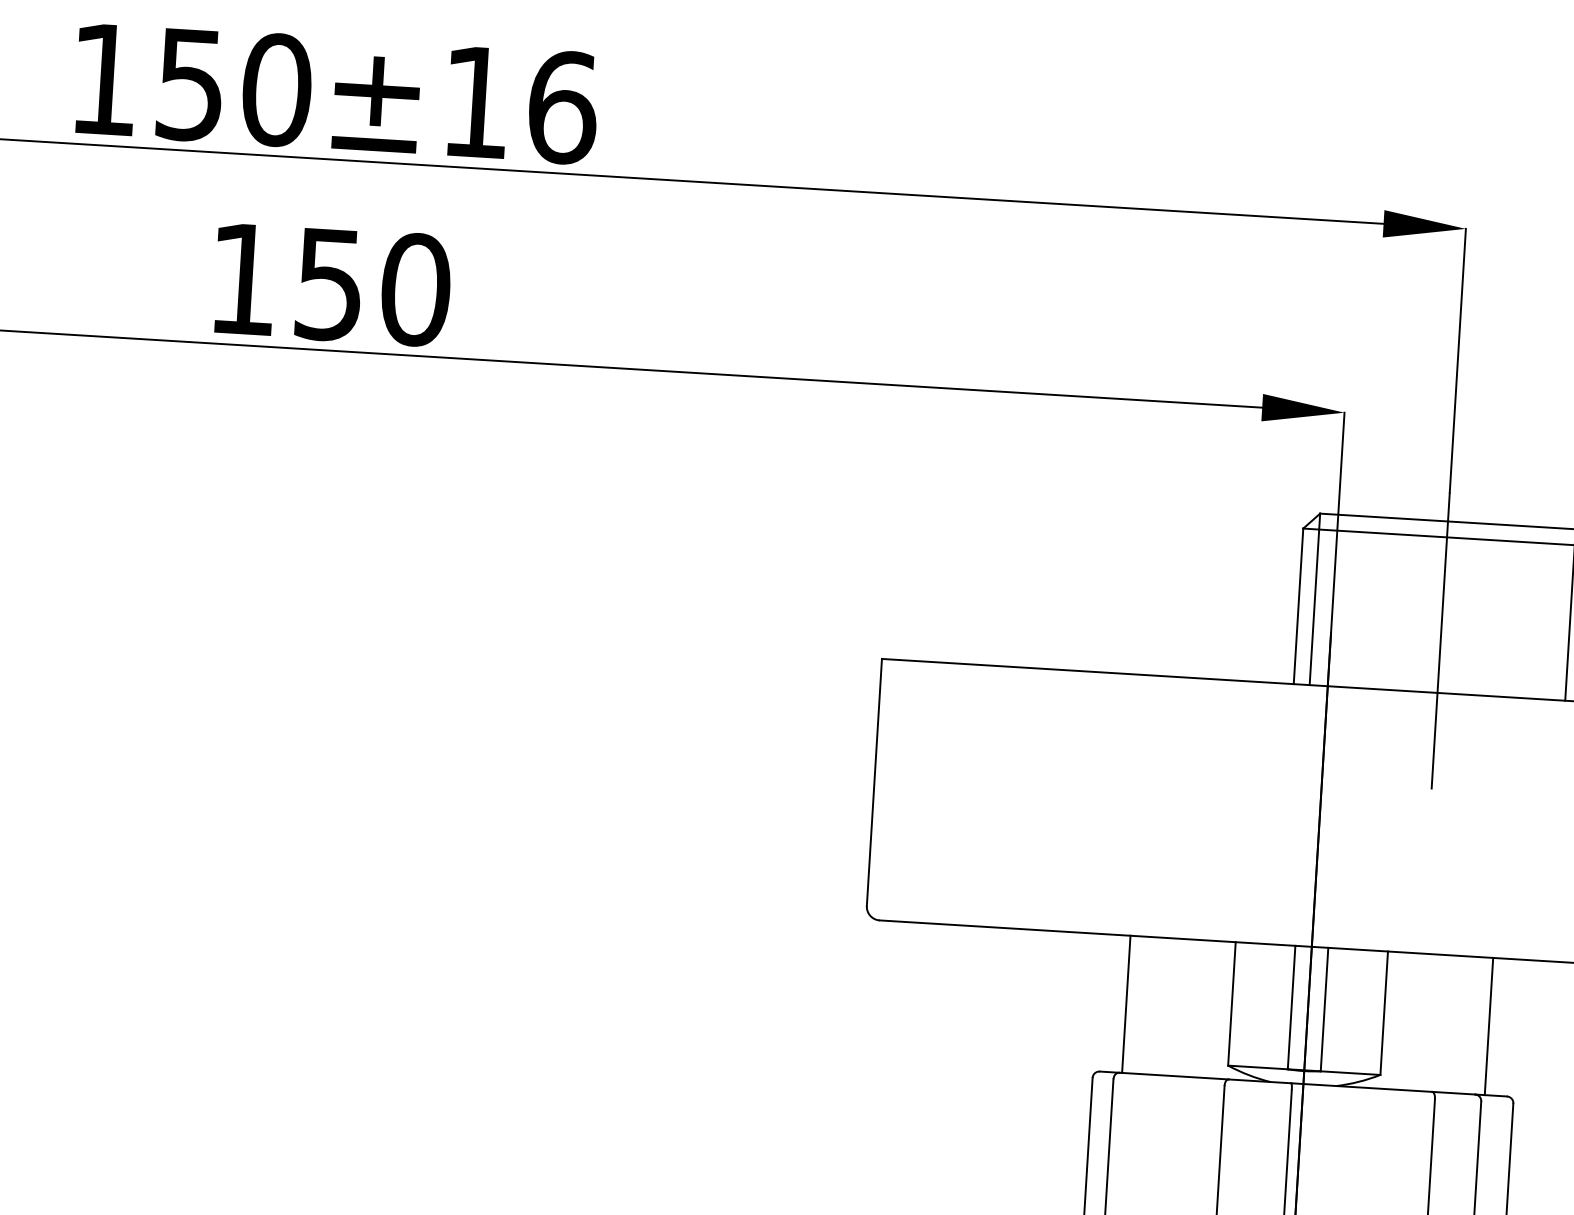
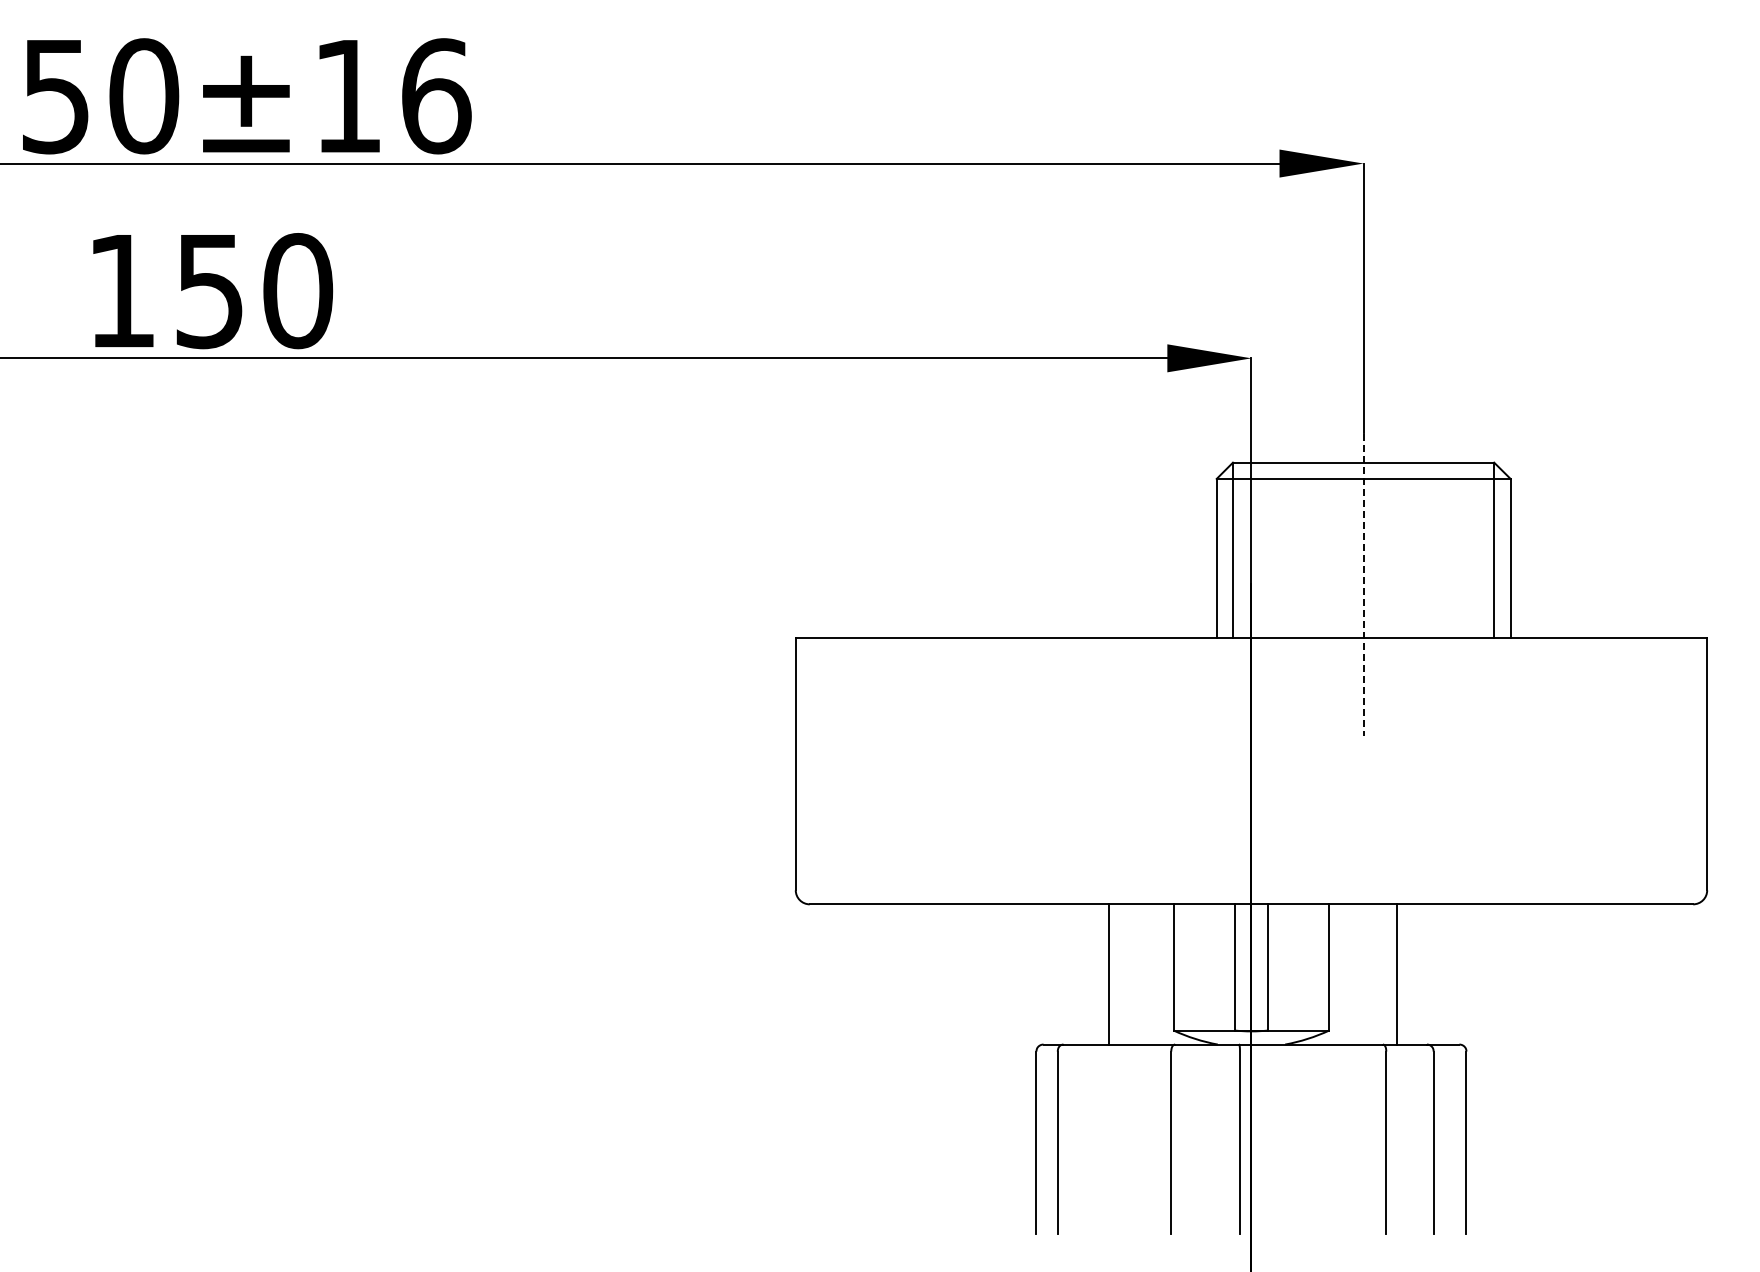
line: (1440, 640) -> (1363, 584), solid -> dashed
line: (1126, 1004) -> (1109, 974), moved
line: (1488, 1026) -> (1396, 974), moved

